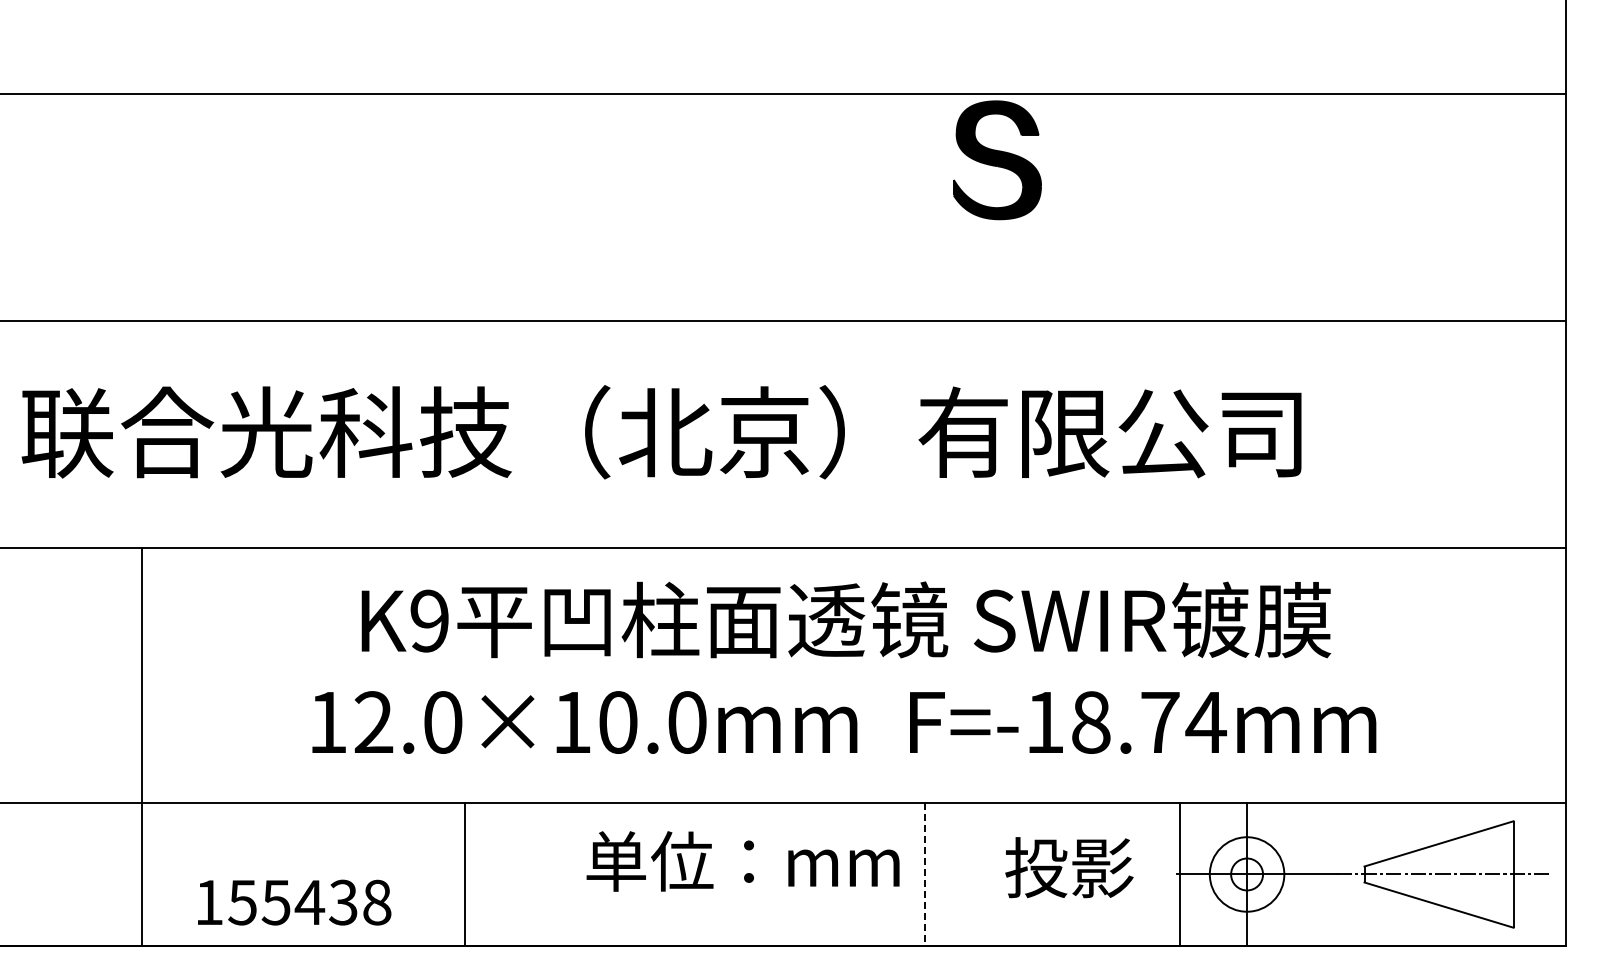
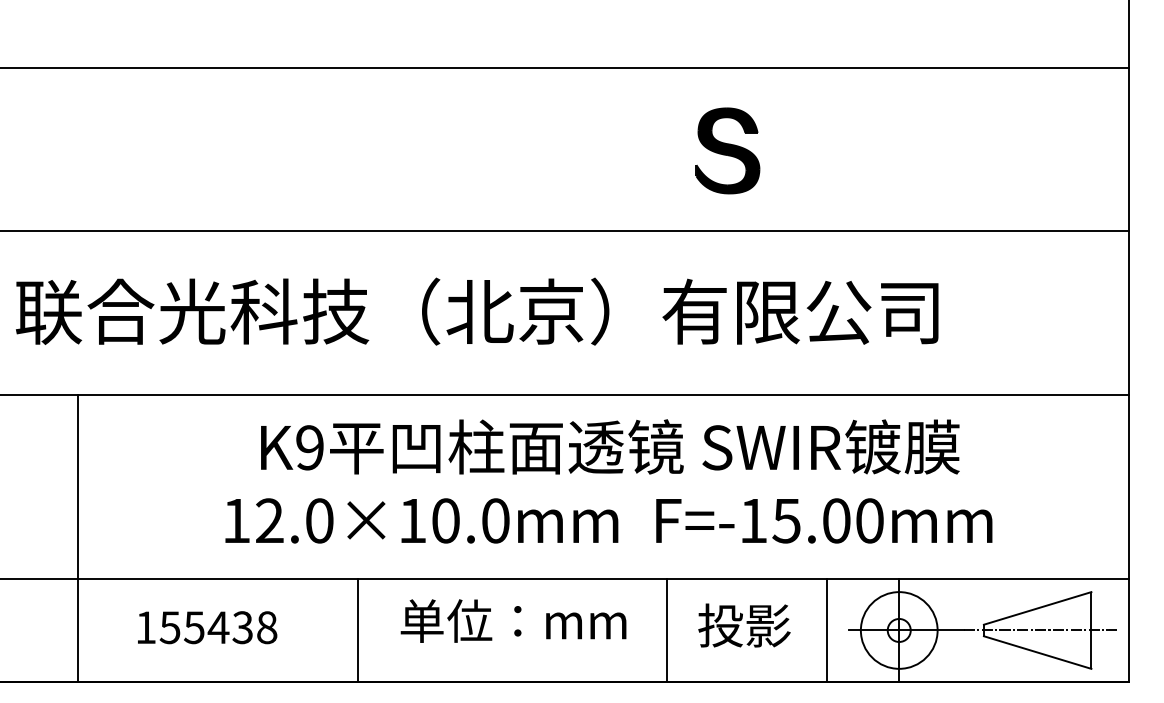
part: (997, 160) -> (727, 151), moved
text: (1148, 722) -> (828, 520), F=-18.74mm -> F=-15.00mm
line: (141, 746) -> (77, 538), moved
text: (742, 861) -> (513, 621), moved
text: (1069, 867) -> (744, 625), moved
line: (465, 874) -> (358, 630), moved
line: (925, 874) -> (667, 630), dashed -> solid
line: (1180, 874) -> (827, 630), moved
circle: (1246, 874) -> (898, 630), size x1.43
text: (294, 902) -> (207, 627), moved

